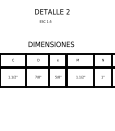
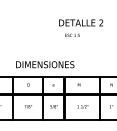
text: (52, 15) -> (81, 27), moved

